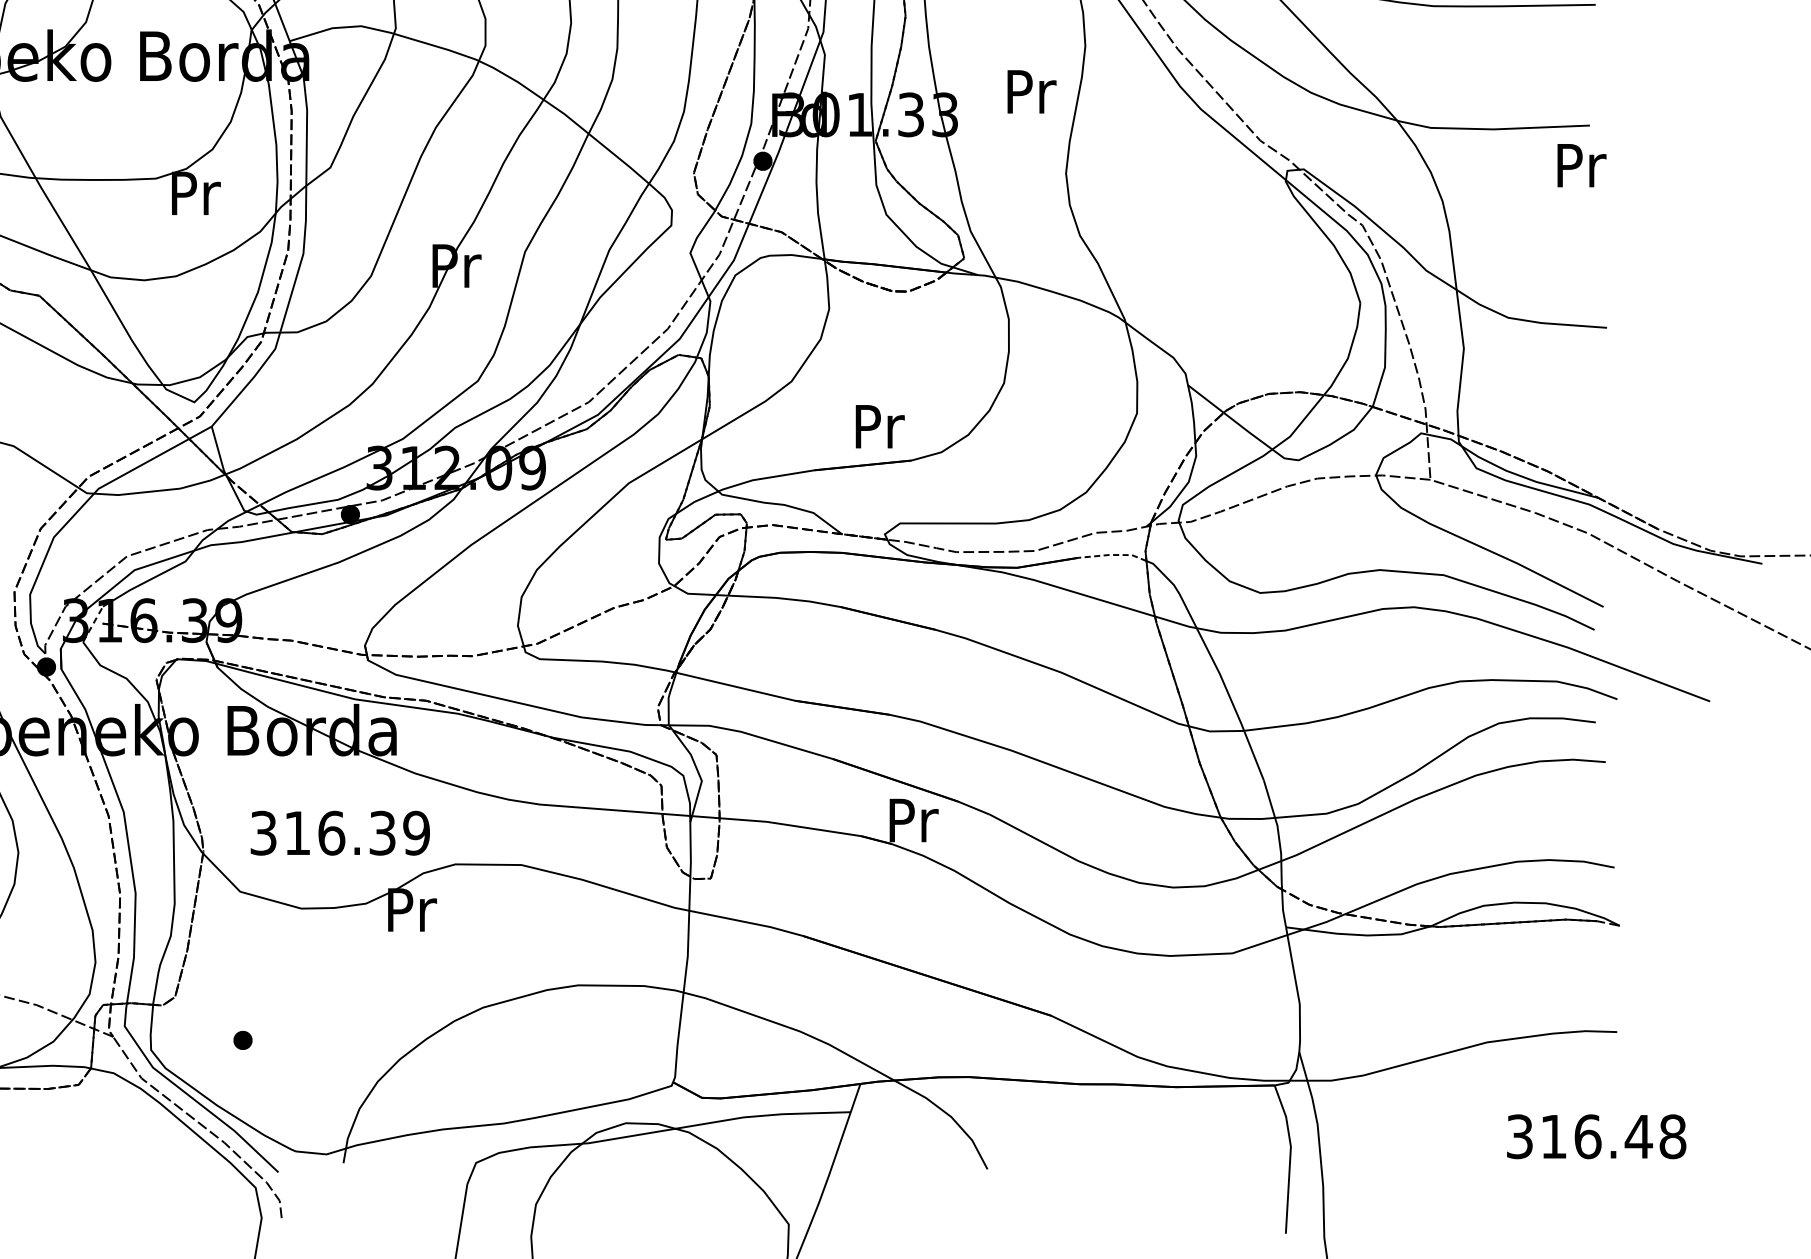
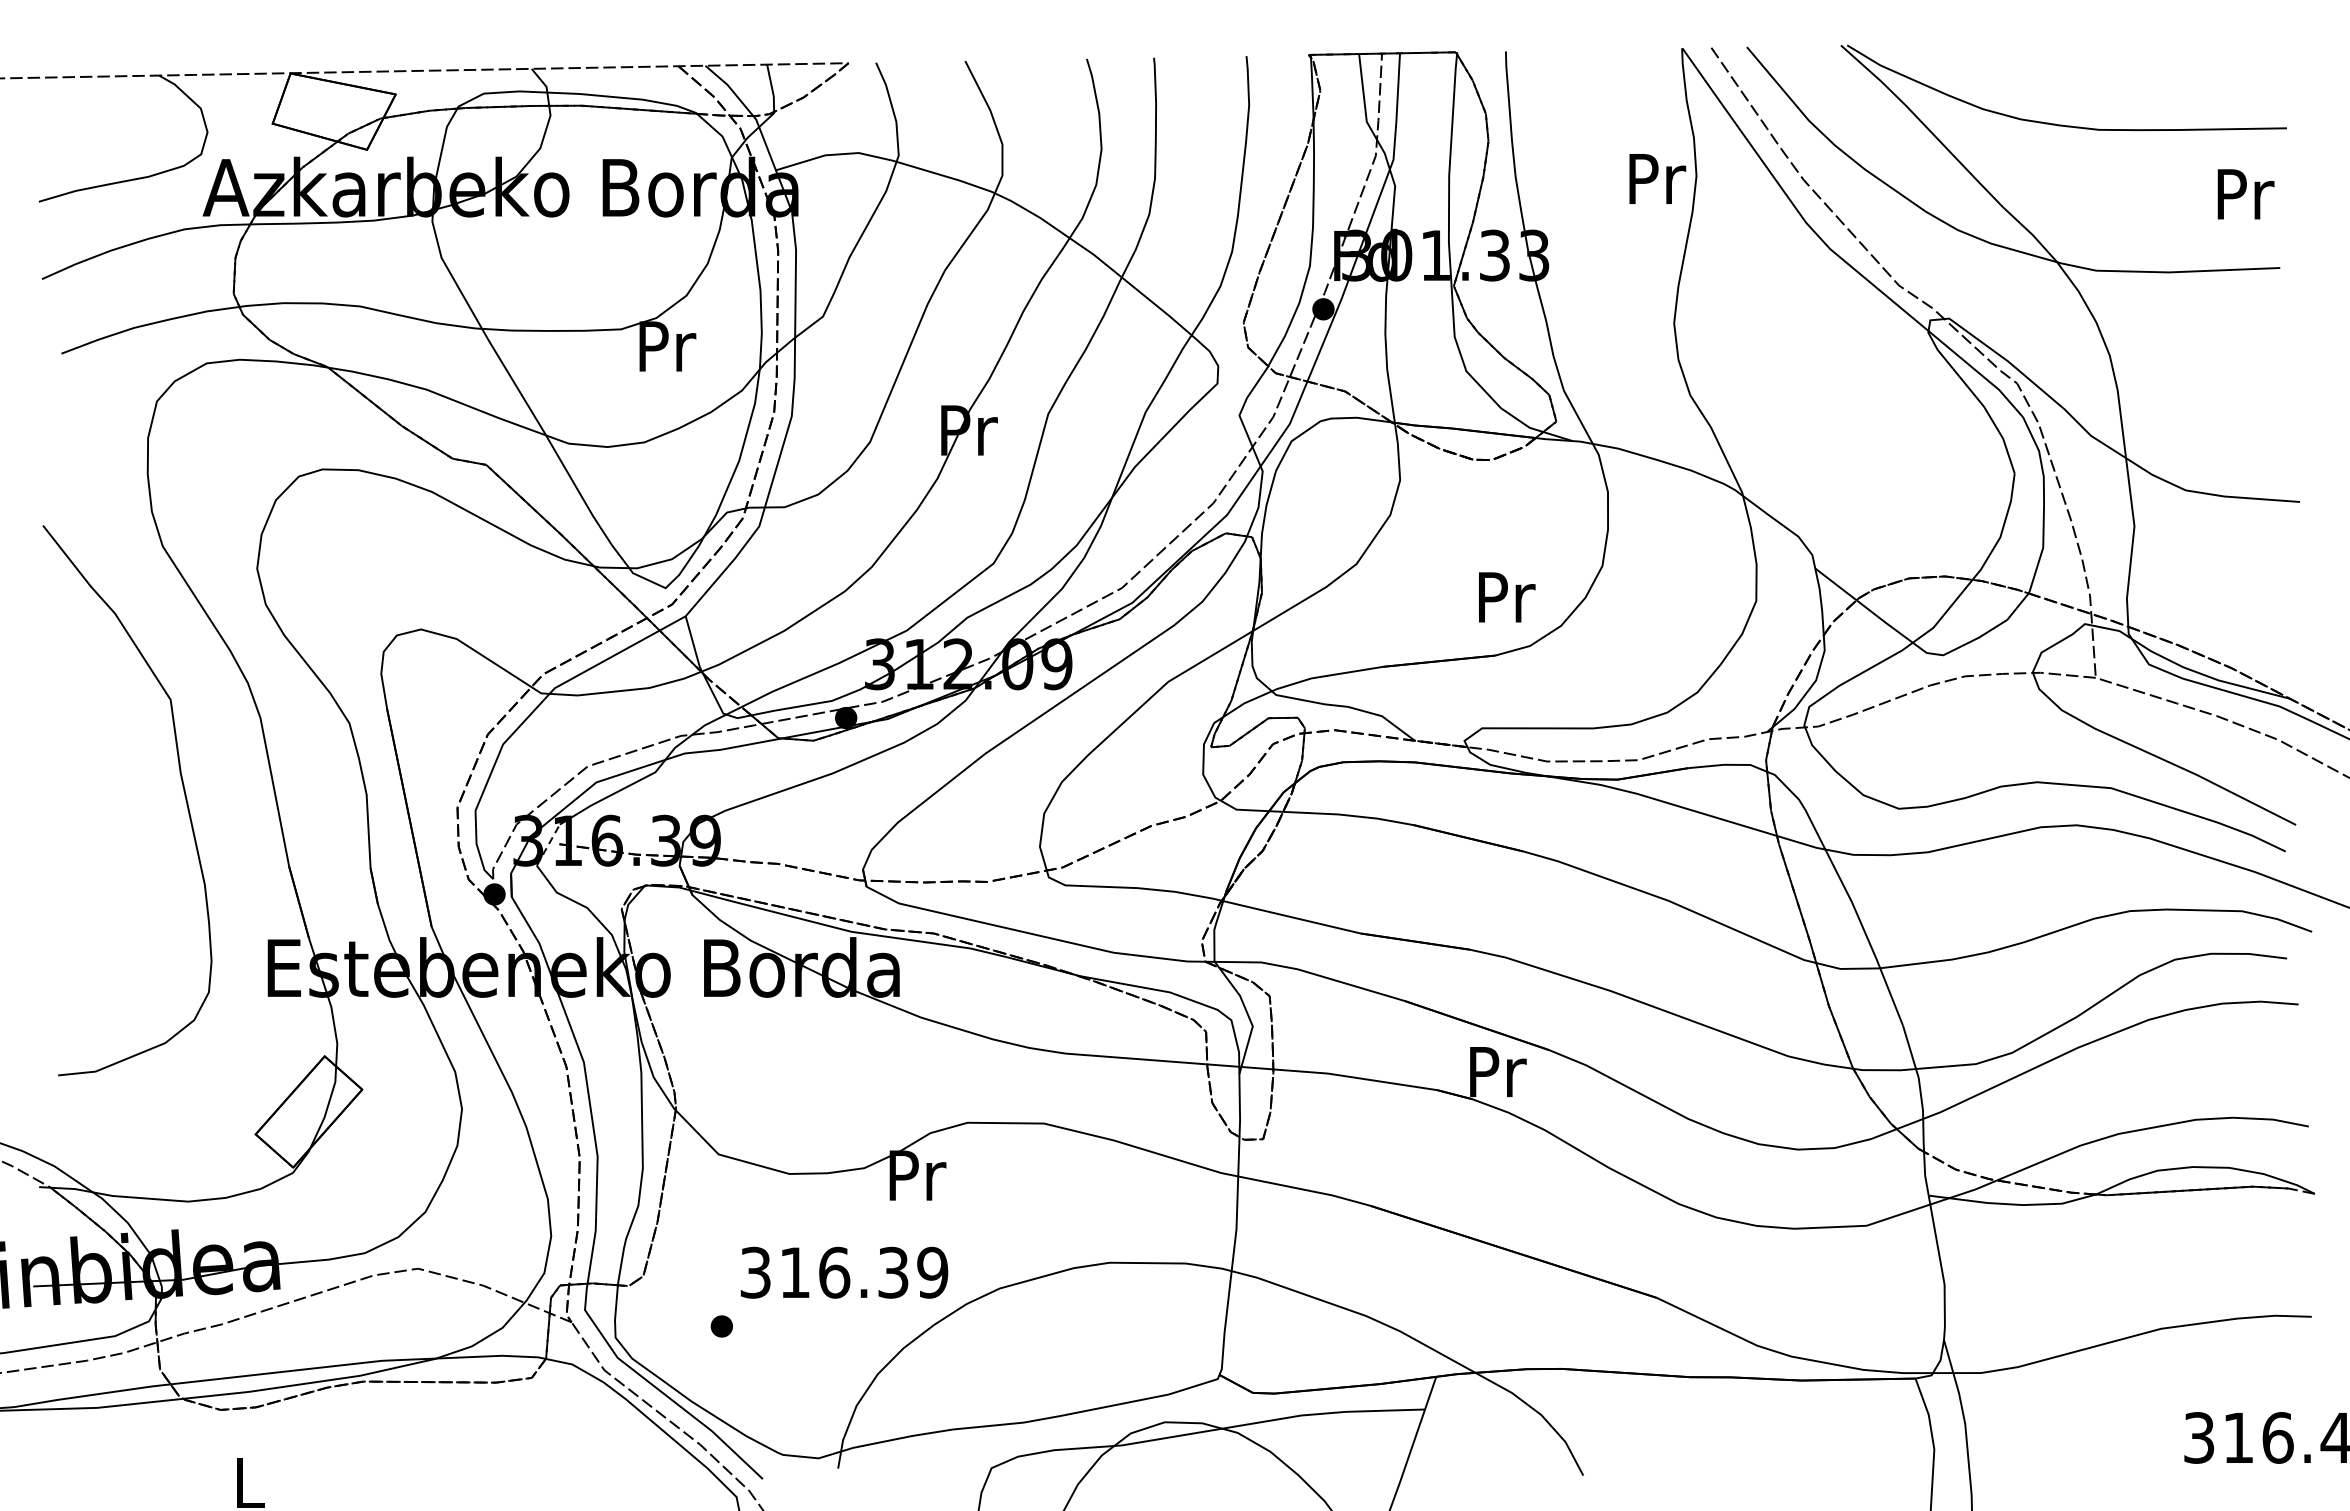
text: (1031, 91) -> (1657, 178), moved
text: (1581, 165) -> (2245, 194), moved
text: (880, 426) -> (1507, 597), moved
line: (1113, 554) -> (1728, 764), dashed -> solid
text: (340, 833) -> (844, 1272), moved

